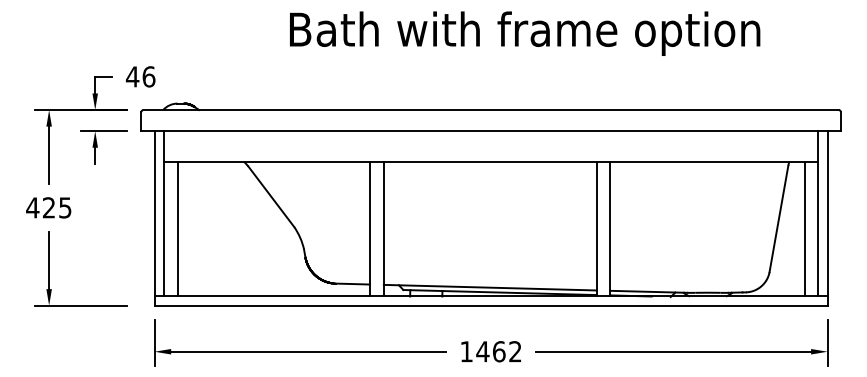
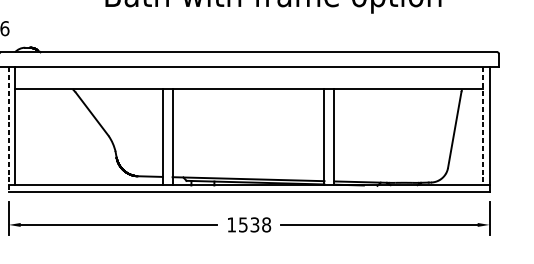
line: (818, 213) -> (482, 126), solid -> dashed
line: (154, 218) -> (8, 129), solid -> dashed
line: (177, 228) -> (25, 136), removed
line: (804, 228) -> (472, 136), removed
text: (498, 351) -> (254, 224), 1462 -> 1538

